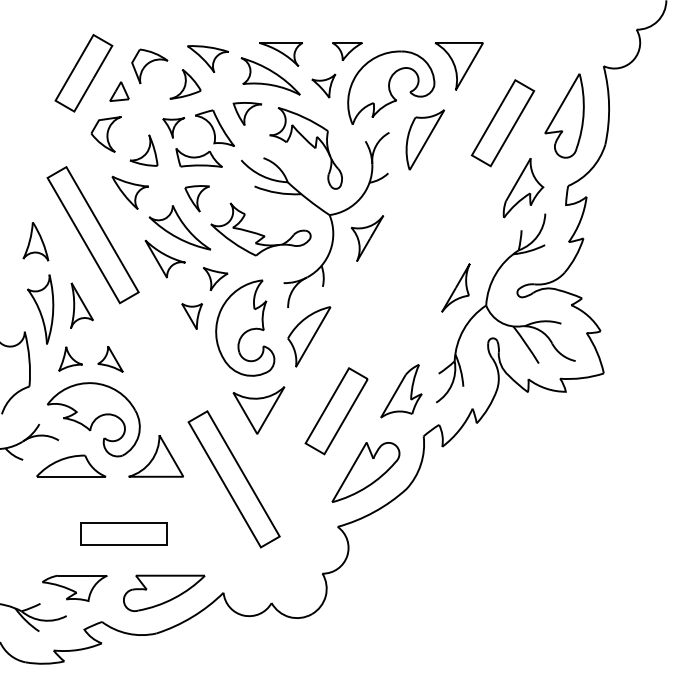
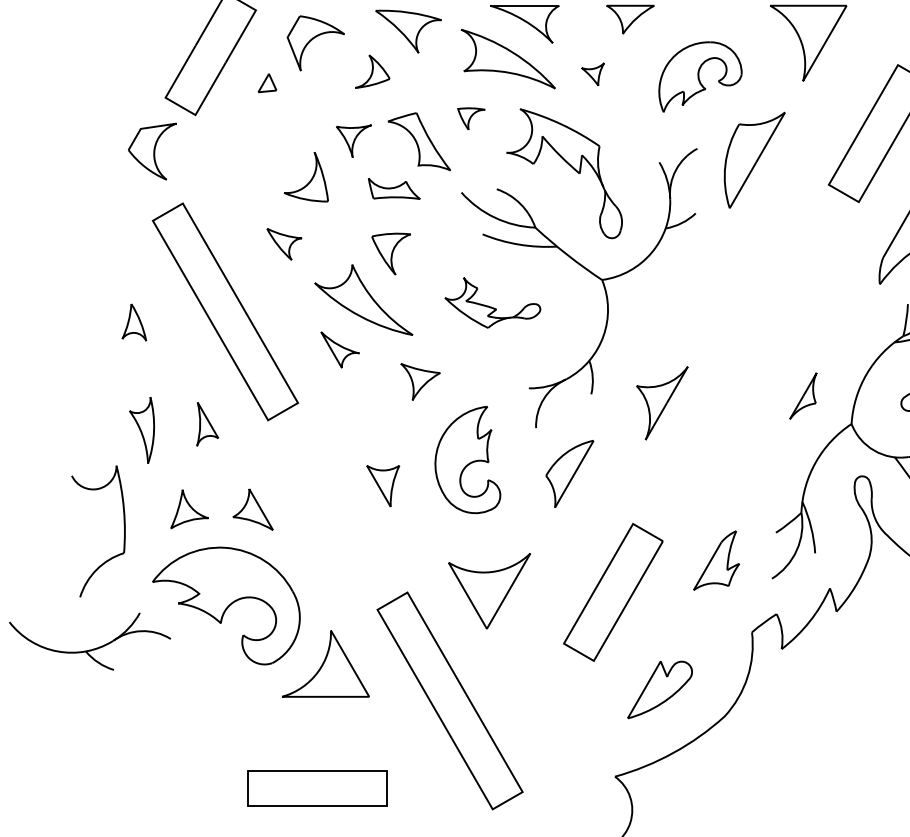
part: (185, 84) -> (372, 71), size x0.7
part: (323, 85) -> (592, 73), size x0.6
part: (391, 87) -> (700, 76), size x0.6
part: (119, 91) -> (267, 83), size x0.6
part: (247, 113) -> (471, 118), size x0.6
part: (105, 134) -> (151, 151), moved
part: (198, 157) -> (393, 188), size x0.7
part: (129, 192) -> (283, 243), size x0.6
part: (260, 229) -> (492, 302), size x0.6
part: (367, 238) -> (662, 403), moved
part: (35, 241) -> (133, 322), size x0.6
part: (164, 258) -> (339, 349), size x0.6
part: (455, 287) -> (802, 395), size x0.6
part: (81, 305) -> (206, 423), size x0.6
part: (40, 309) -> (141, 430), size x0.6
part: (191, 316) -> (382, 486), moved
part: (245, 327) -> (468, 459), size x0.7
part: (309, 336) -> (570, 473), size x0.7
part: (401, 391) -> (716, 560), size x0.7
part: (71, 465) -> (190, 678), removed
part: (365, 472) -> (659, 690), size x0.6
part: (123, 533) -> (316, 787), moved

